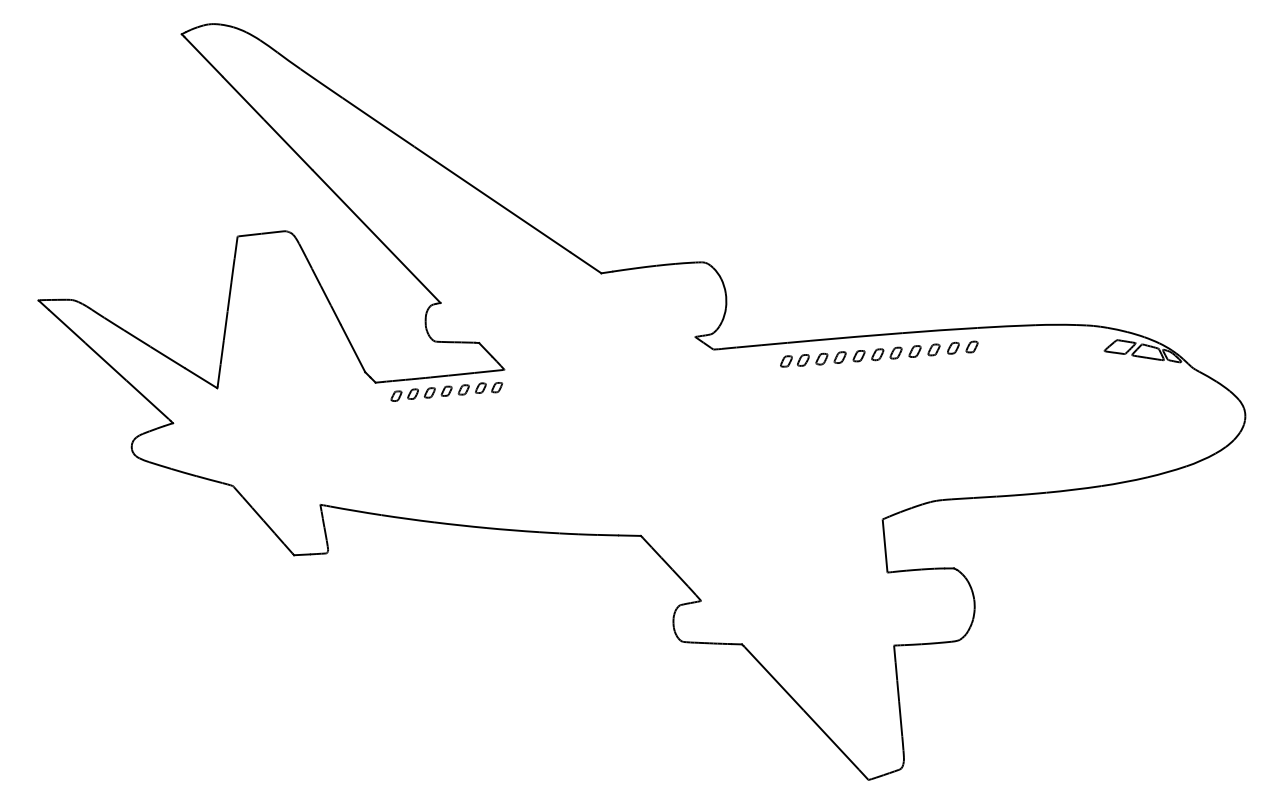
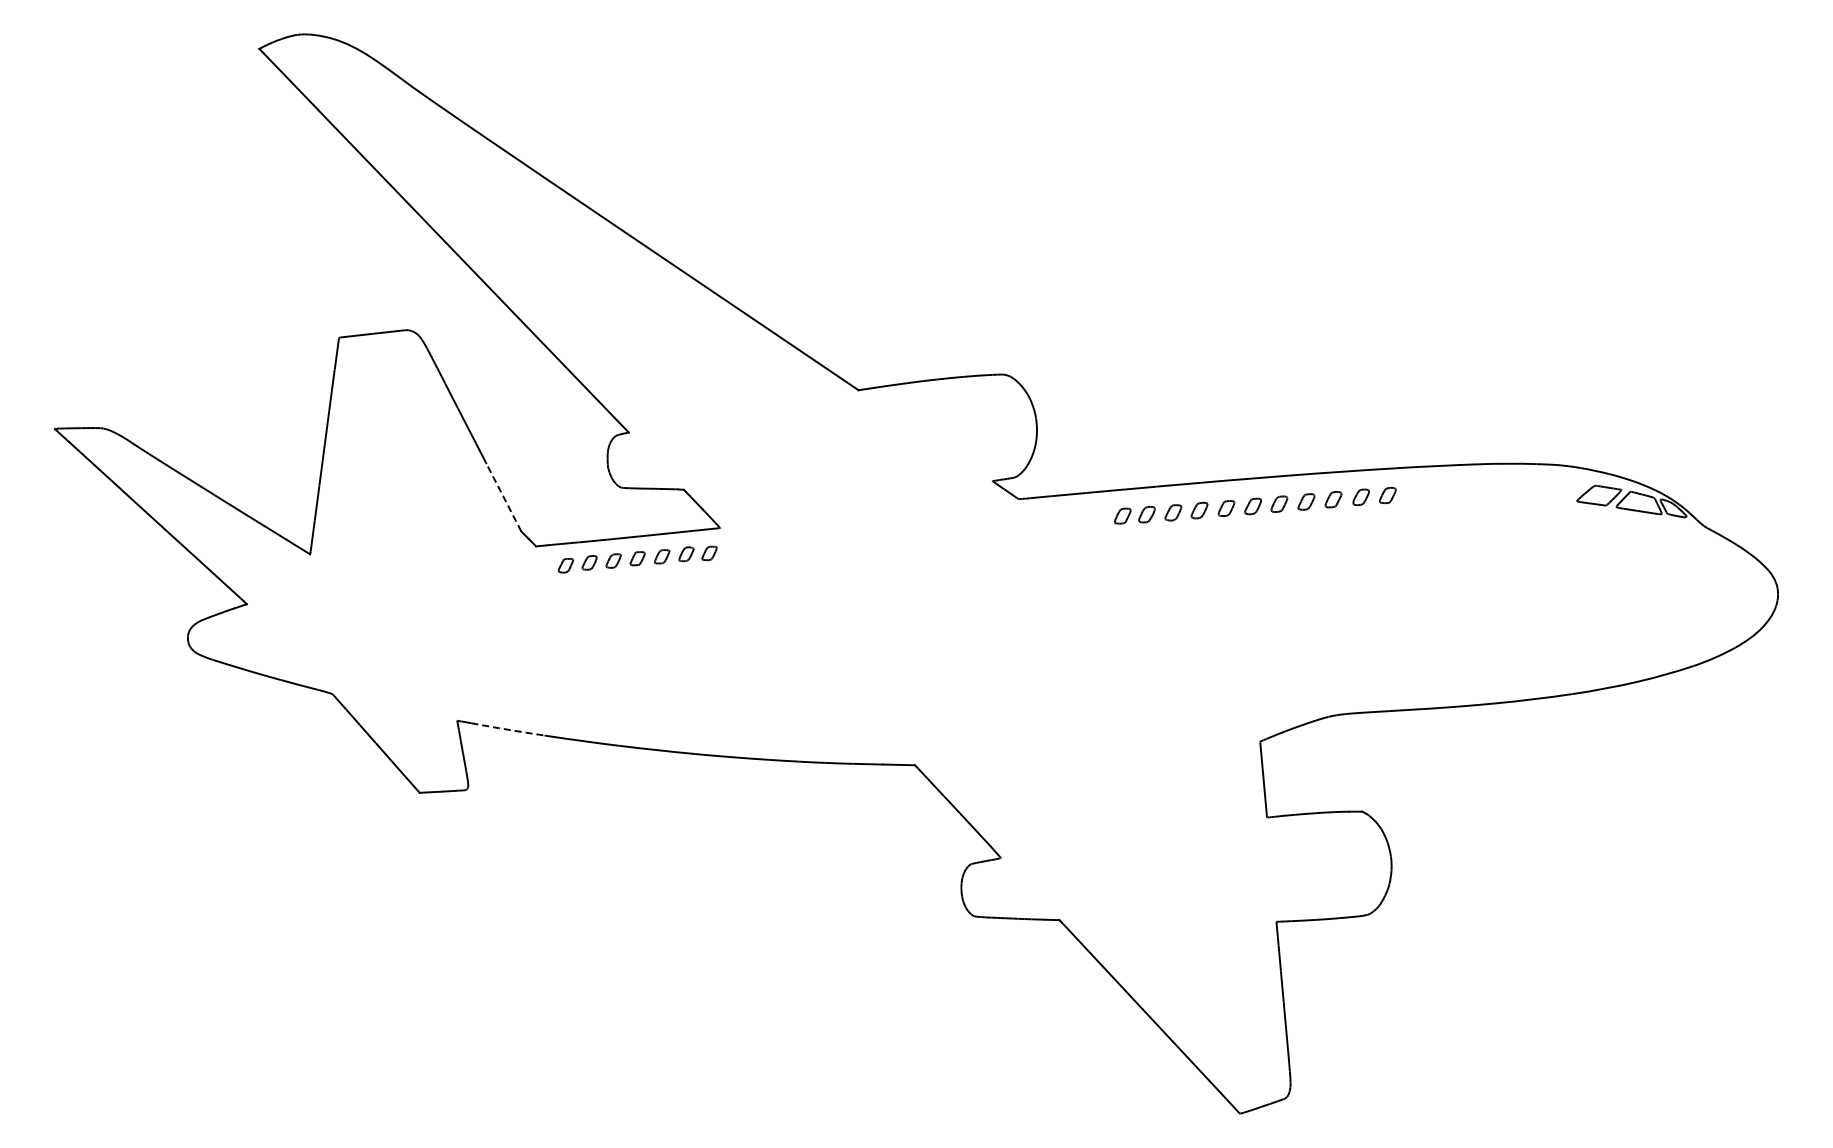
line: (352, 348) -> (503, 497), solid -> dashed
arc: (355, 510) -> (507, 729), solid -> dashed

